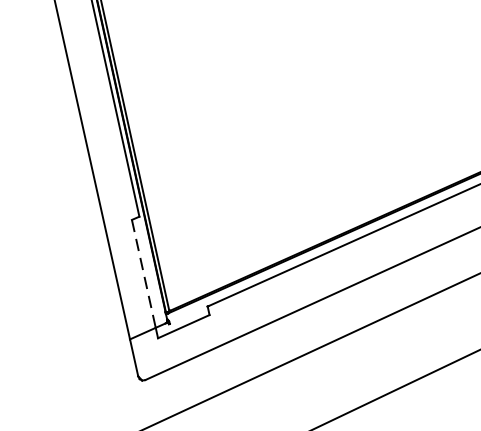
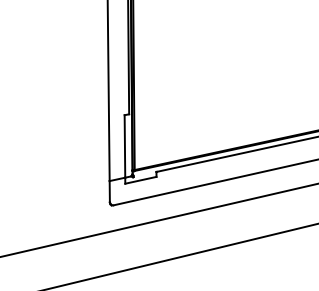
line: (143, 274) -> (124, 146), dashed -> solid

